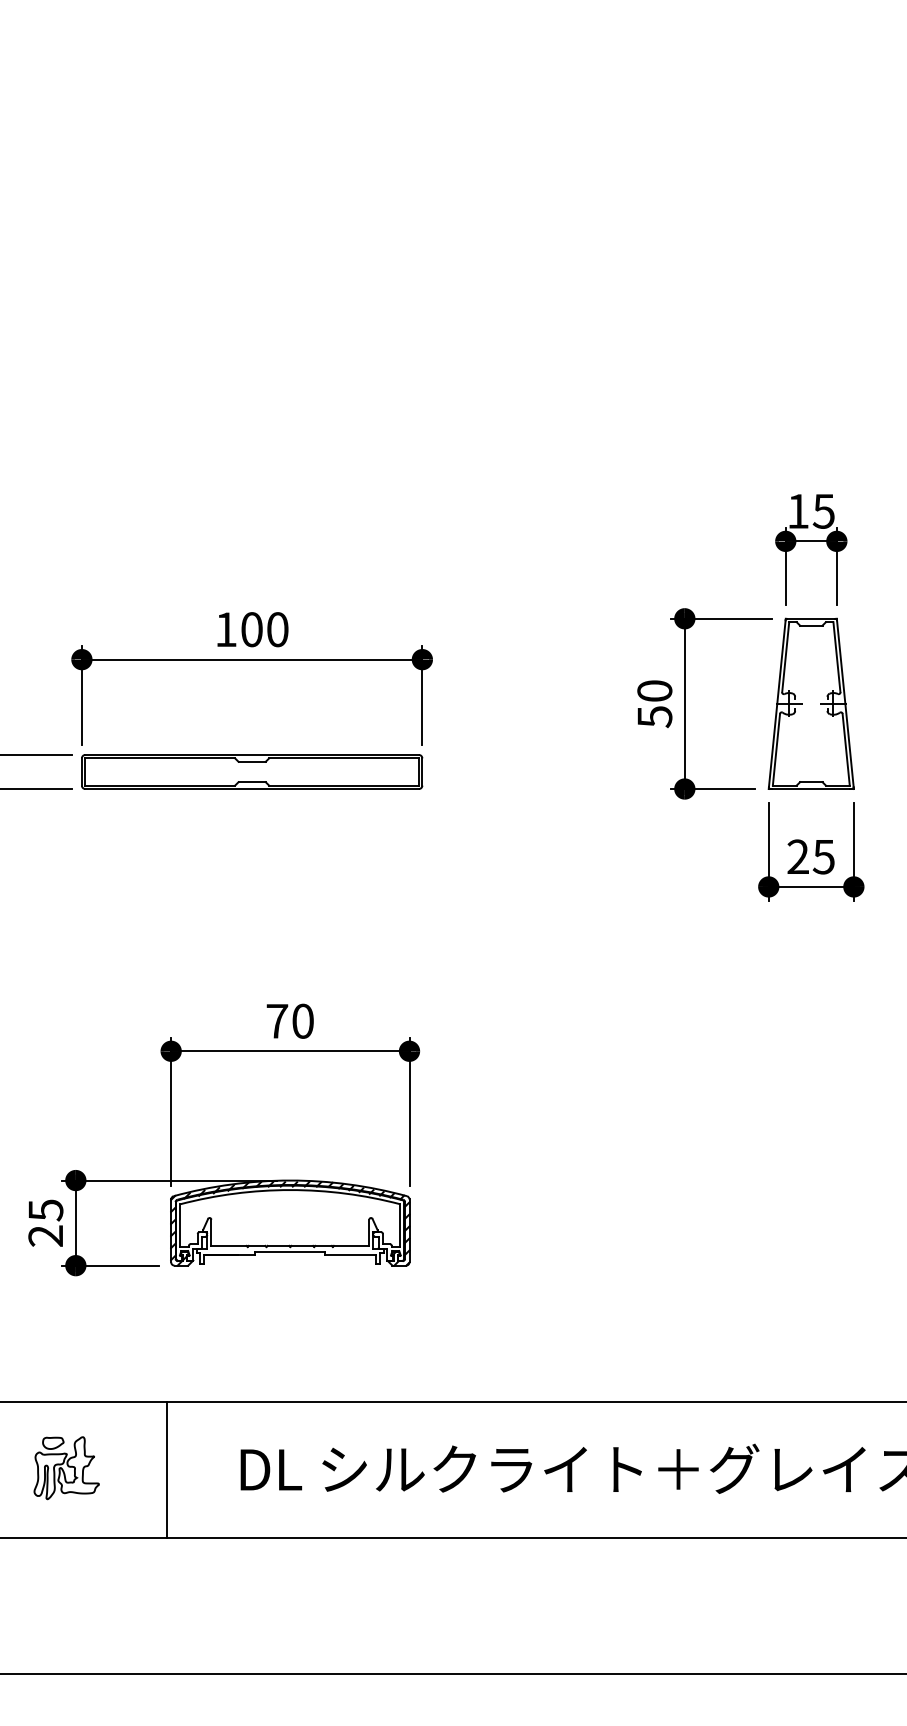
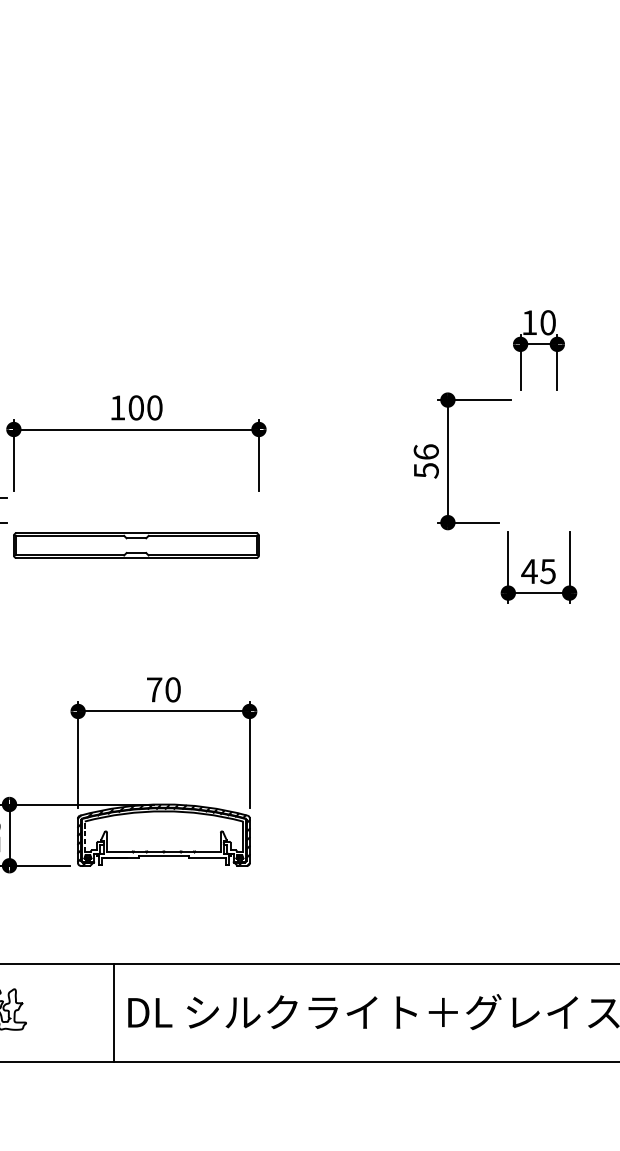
text: (823, 510) -> (547, 322), 15 -> 10
text: (654, 690) -> (426, 451), 50 -> 56
part: (810, 703) -> (538, 461), removed
part: (252, 771) -> (136, 545), moved
text: (797, 856) -> (529, 571), 25 -> 45
line: (180, 1225) -> (84, 836), solid -> dashed
line: (167, 1469) -> (114, 1012), moved

